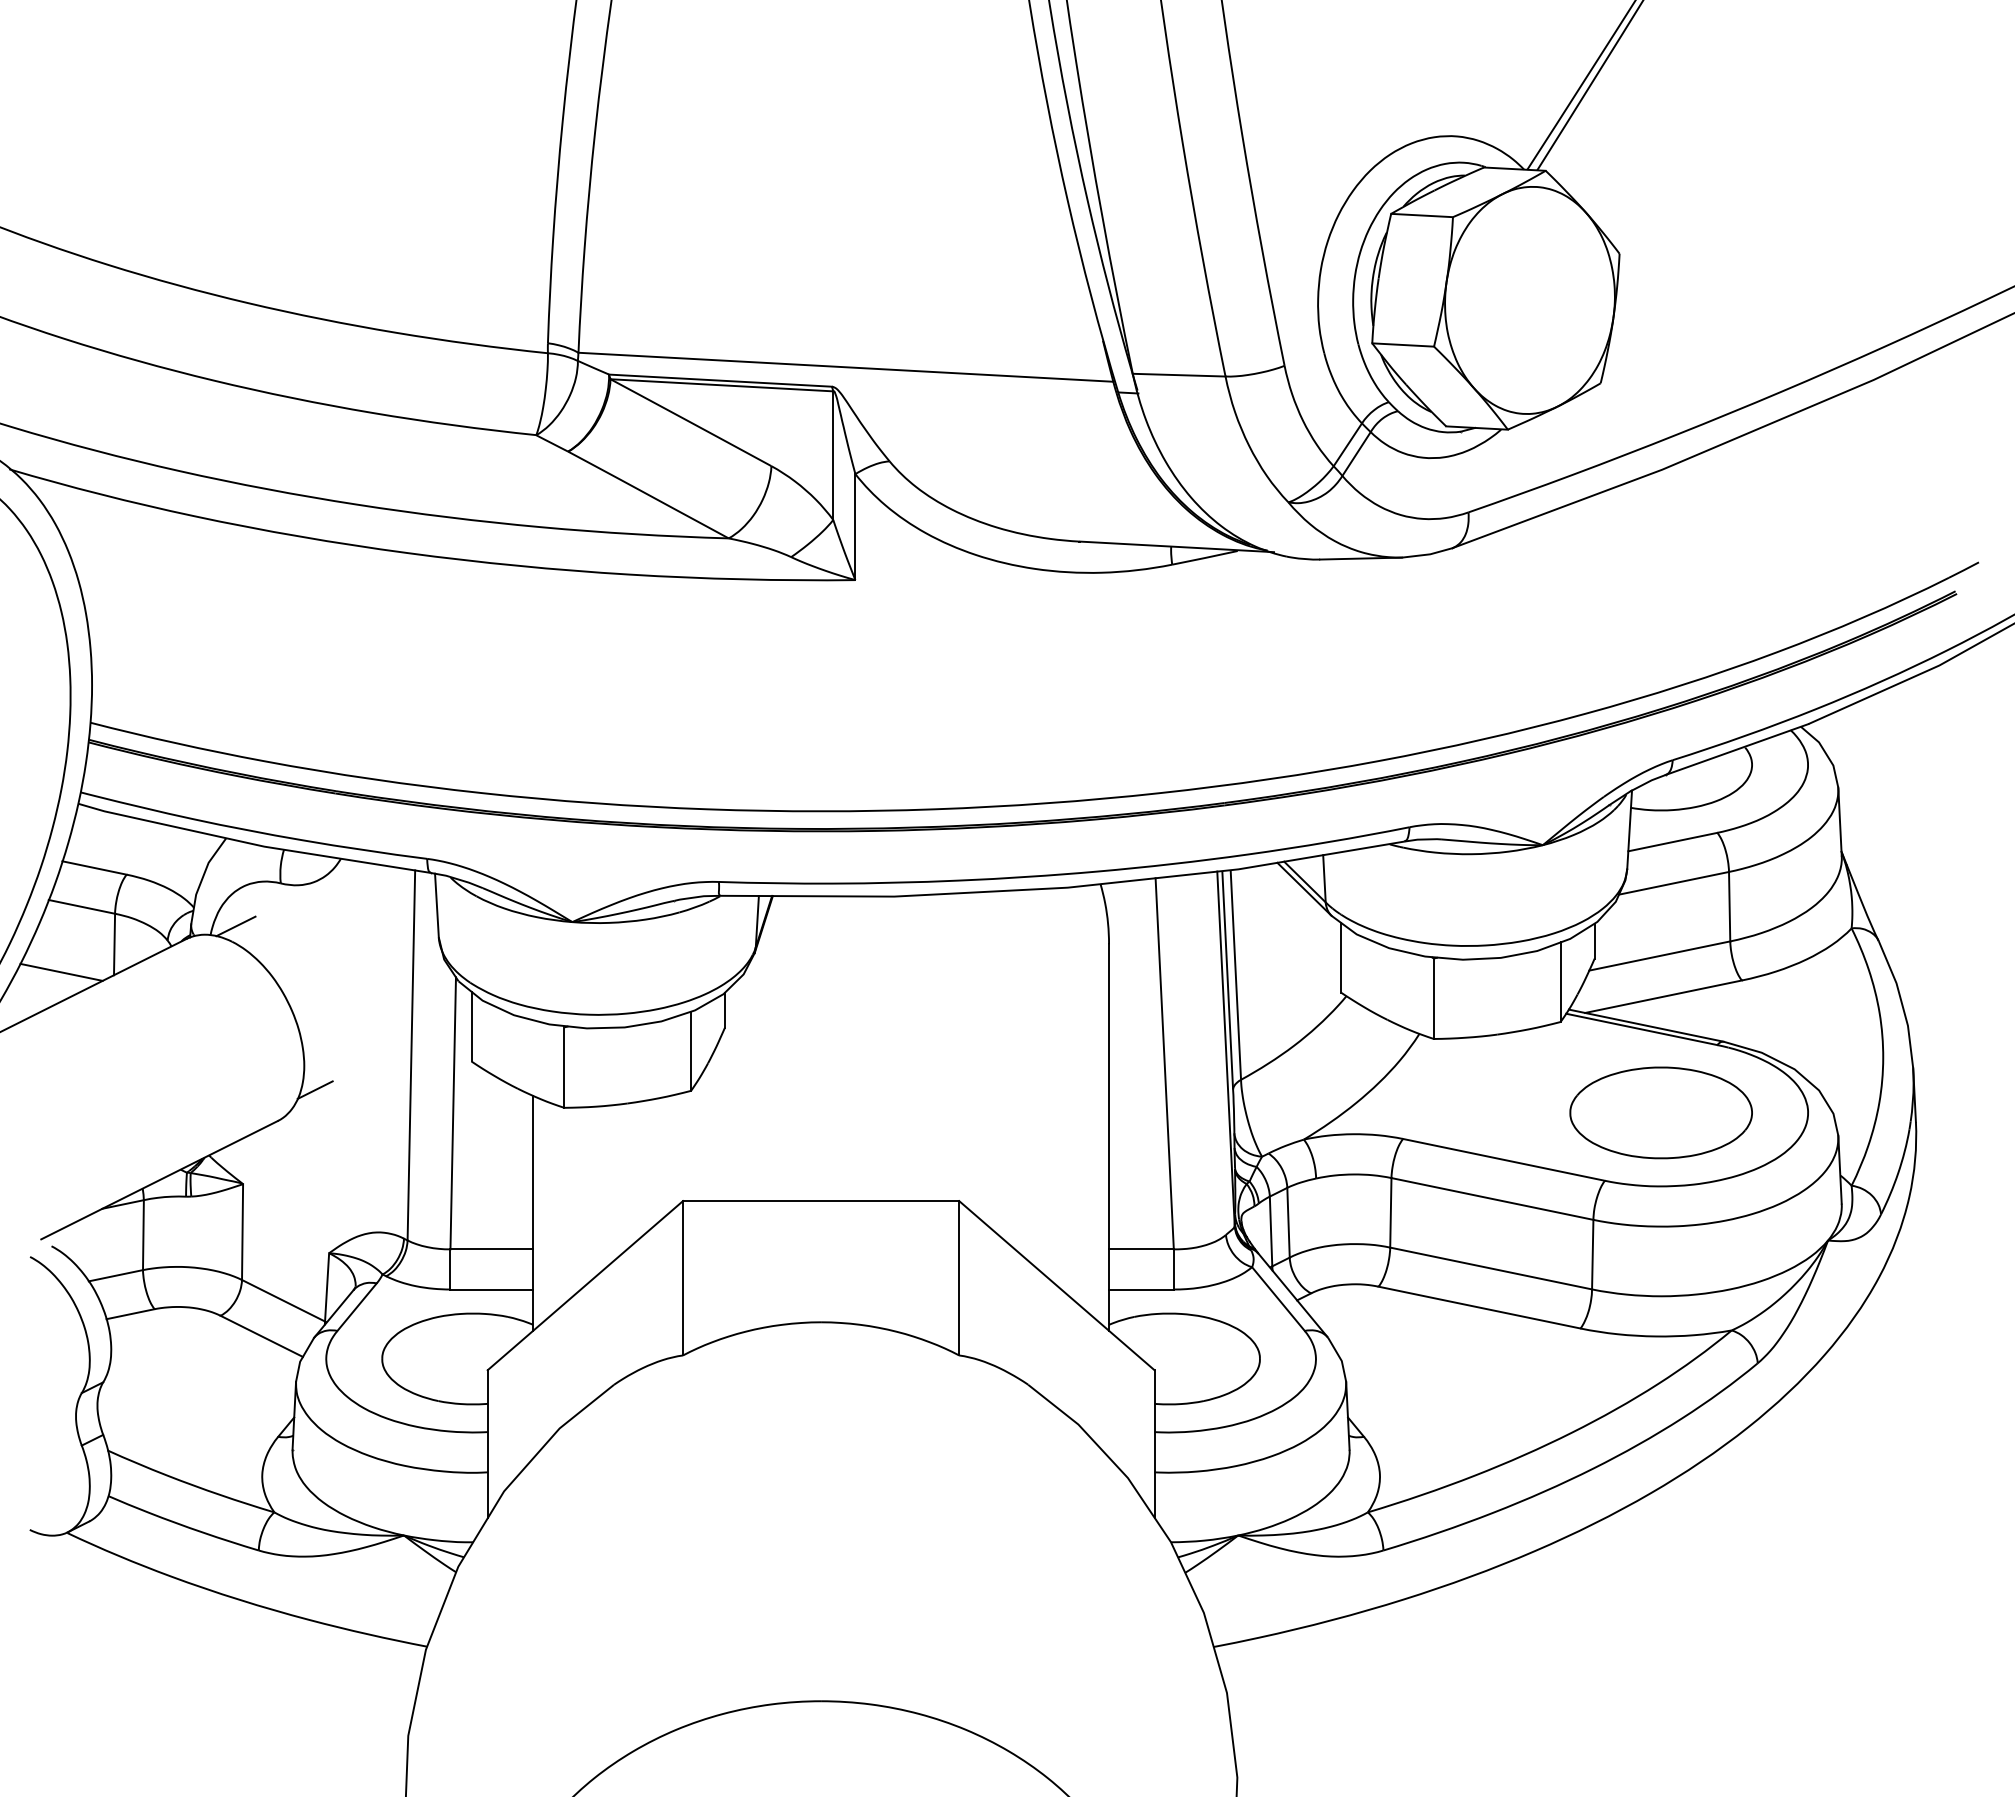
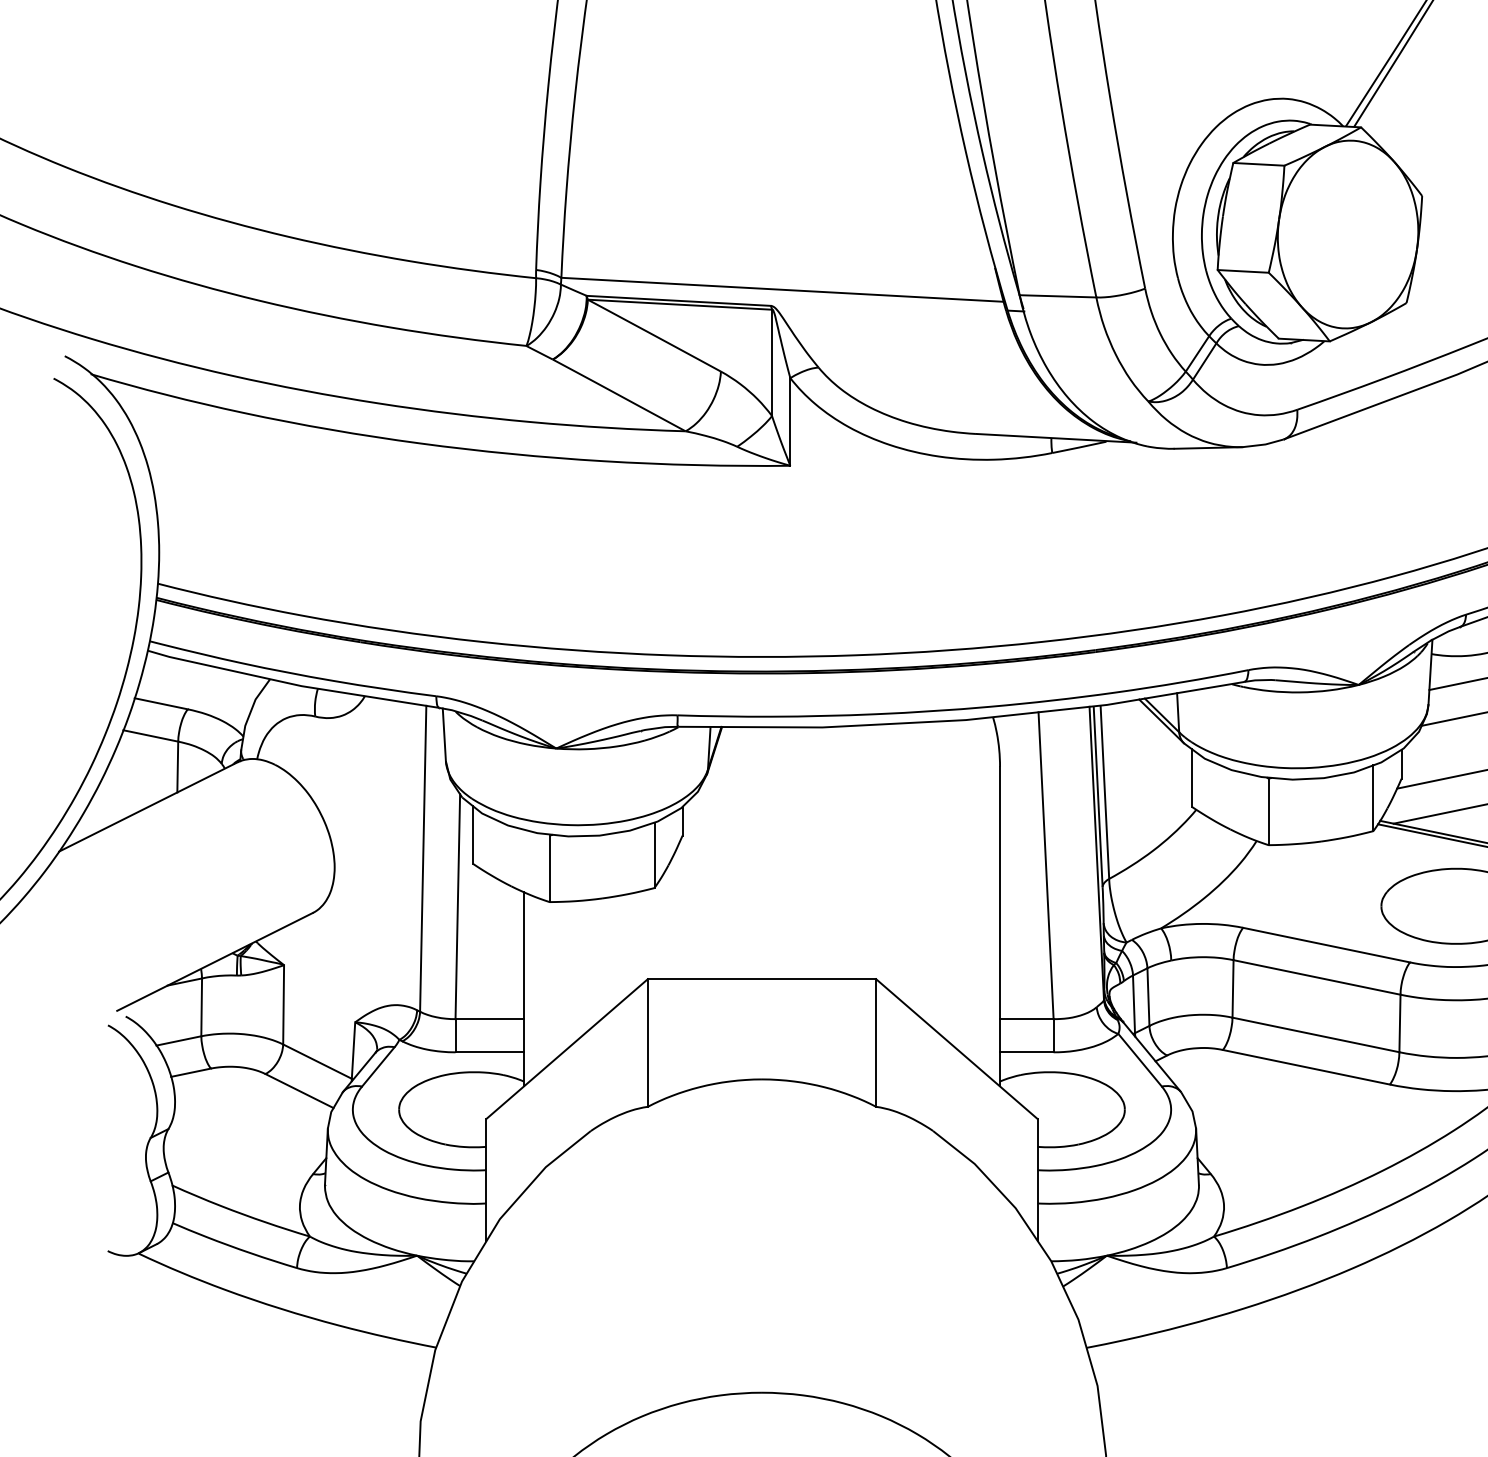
line: (235, 926) -> (277, 752), removed
line: (61, 971) -> (133, 789), removed
line: (314, 1089) -> (343, 886), removed

